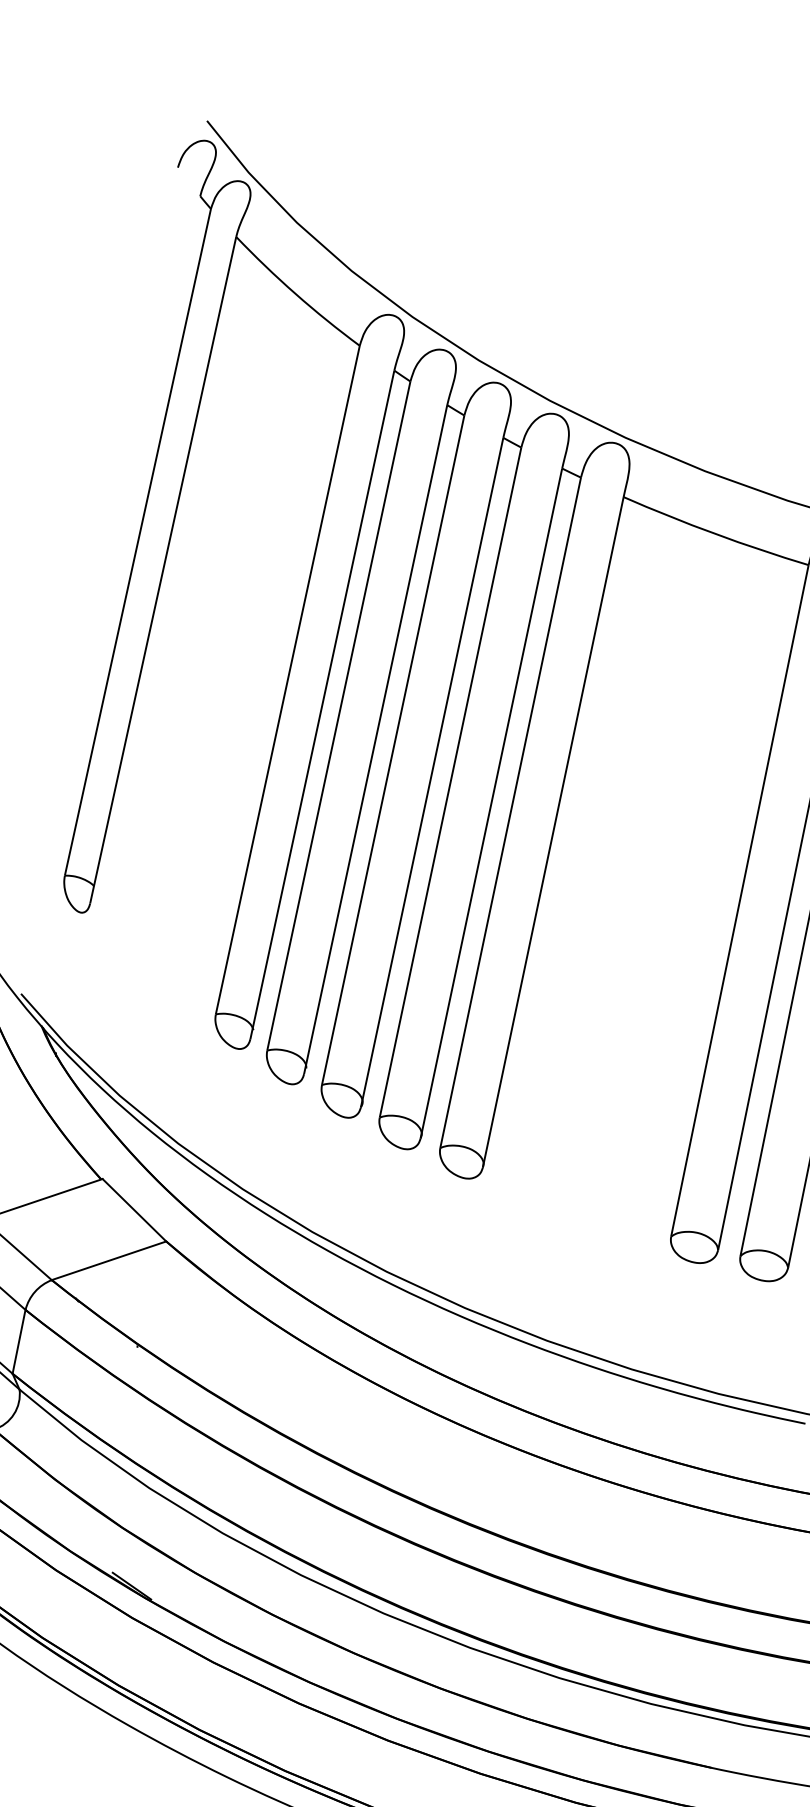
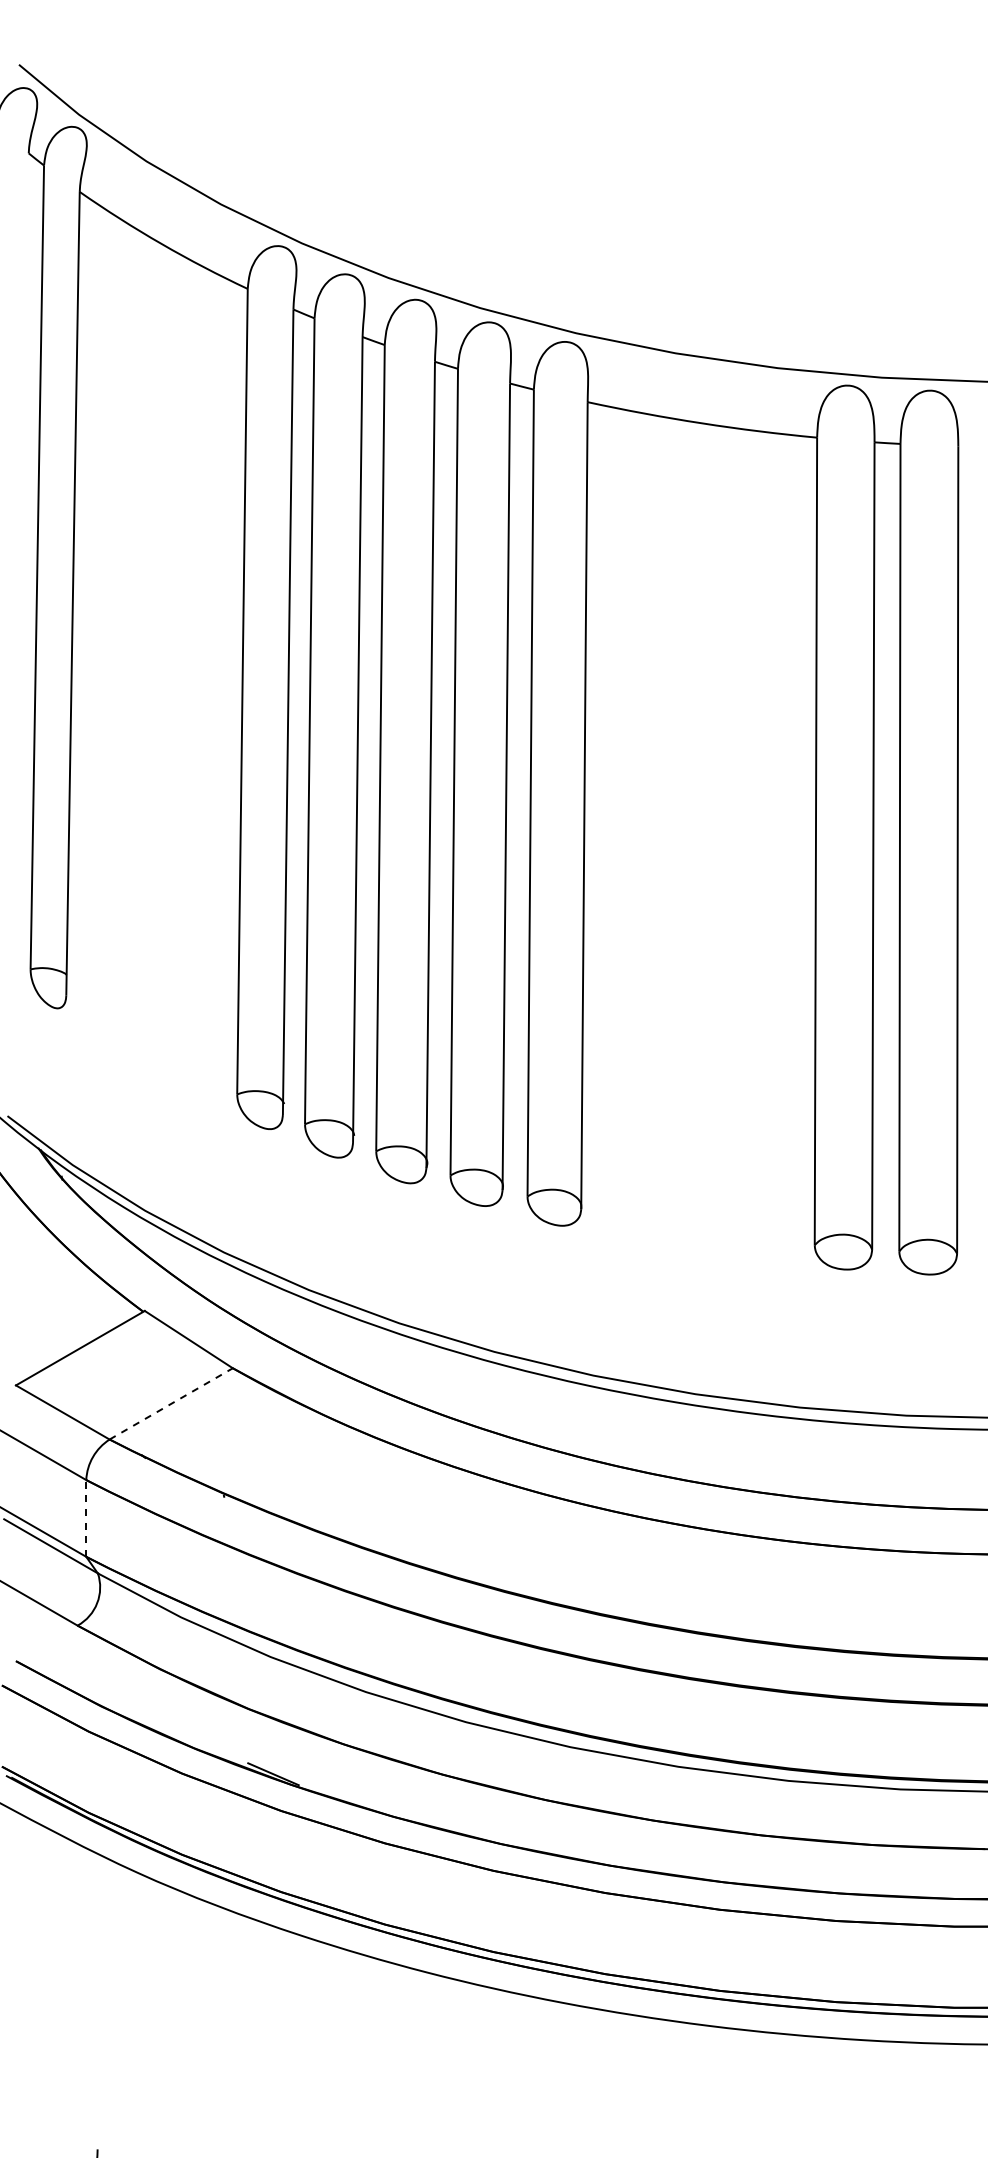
line: (109, 1260) -> (171, 1403), solid -> dashed
line: (19, 1341) -> (86, 1517), solid -> dashed

